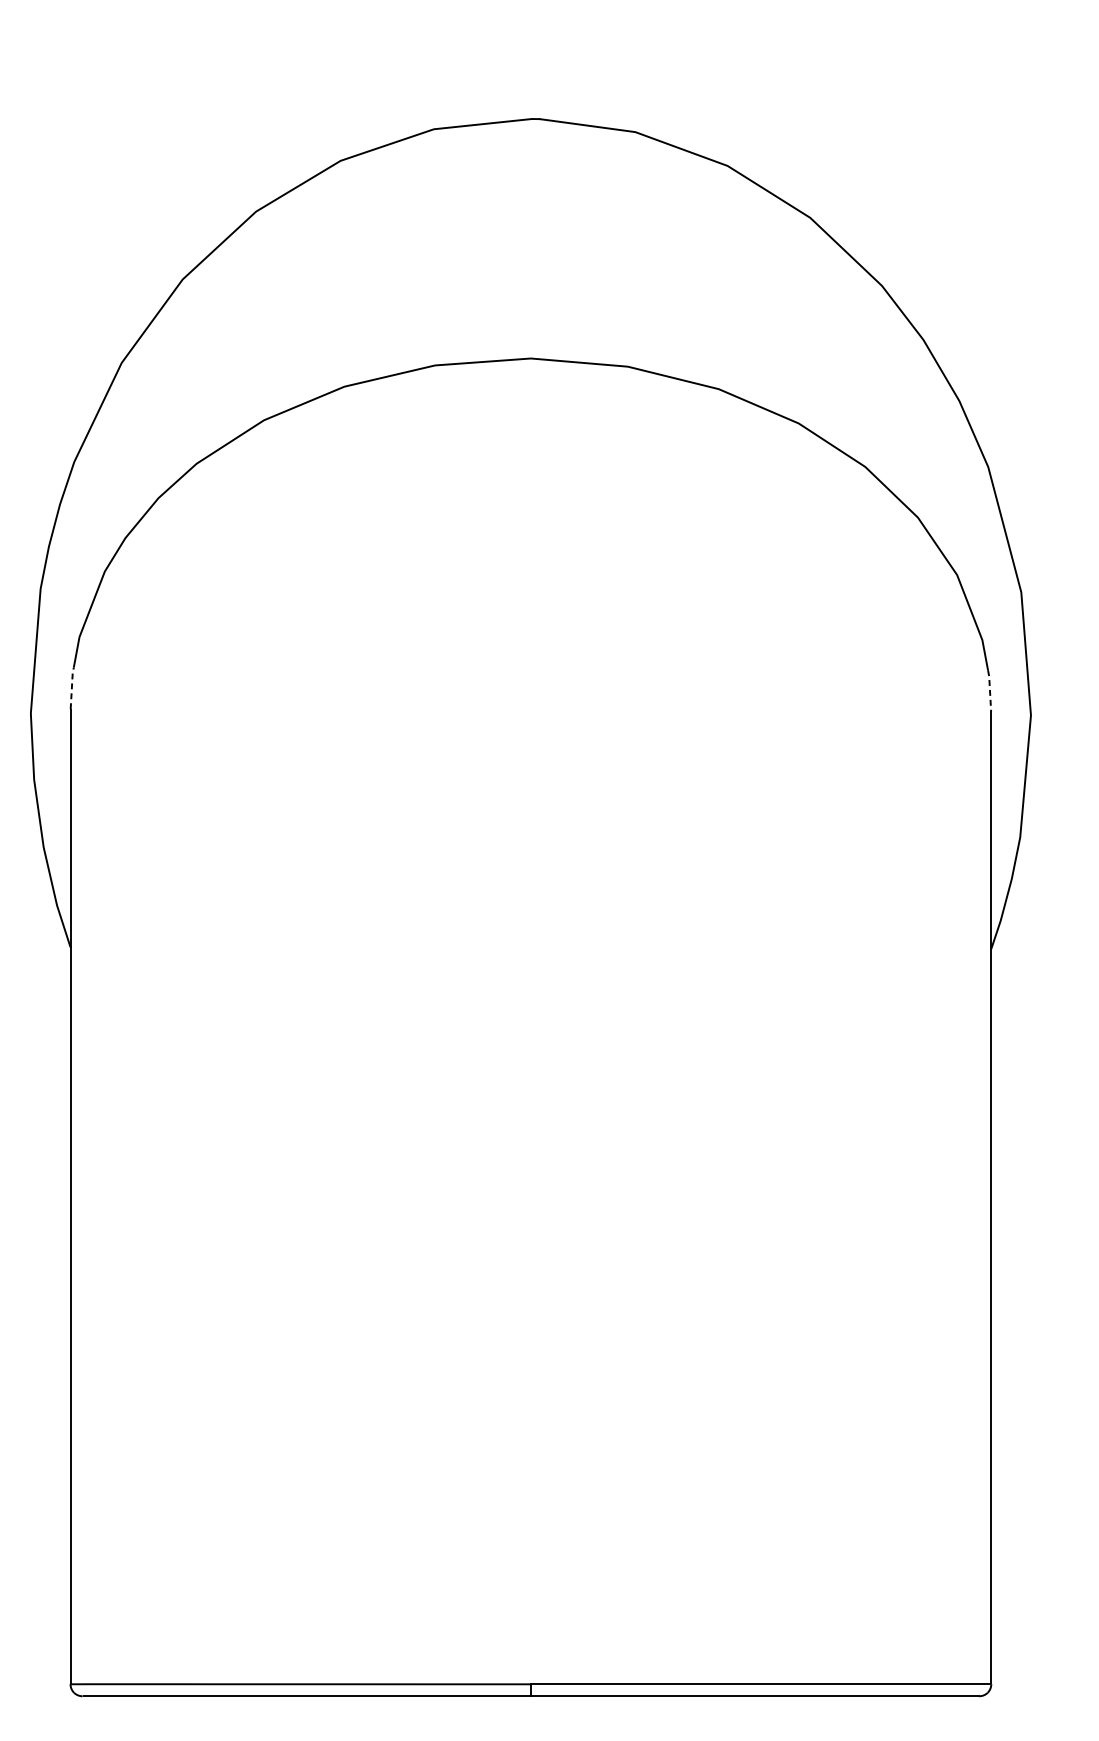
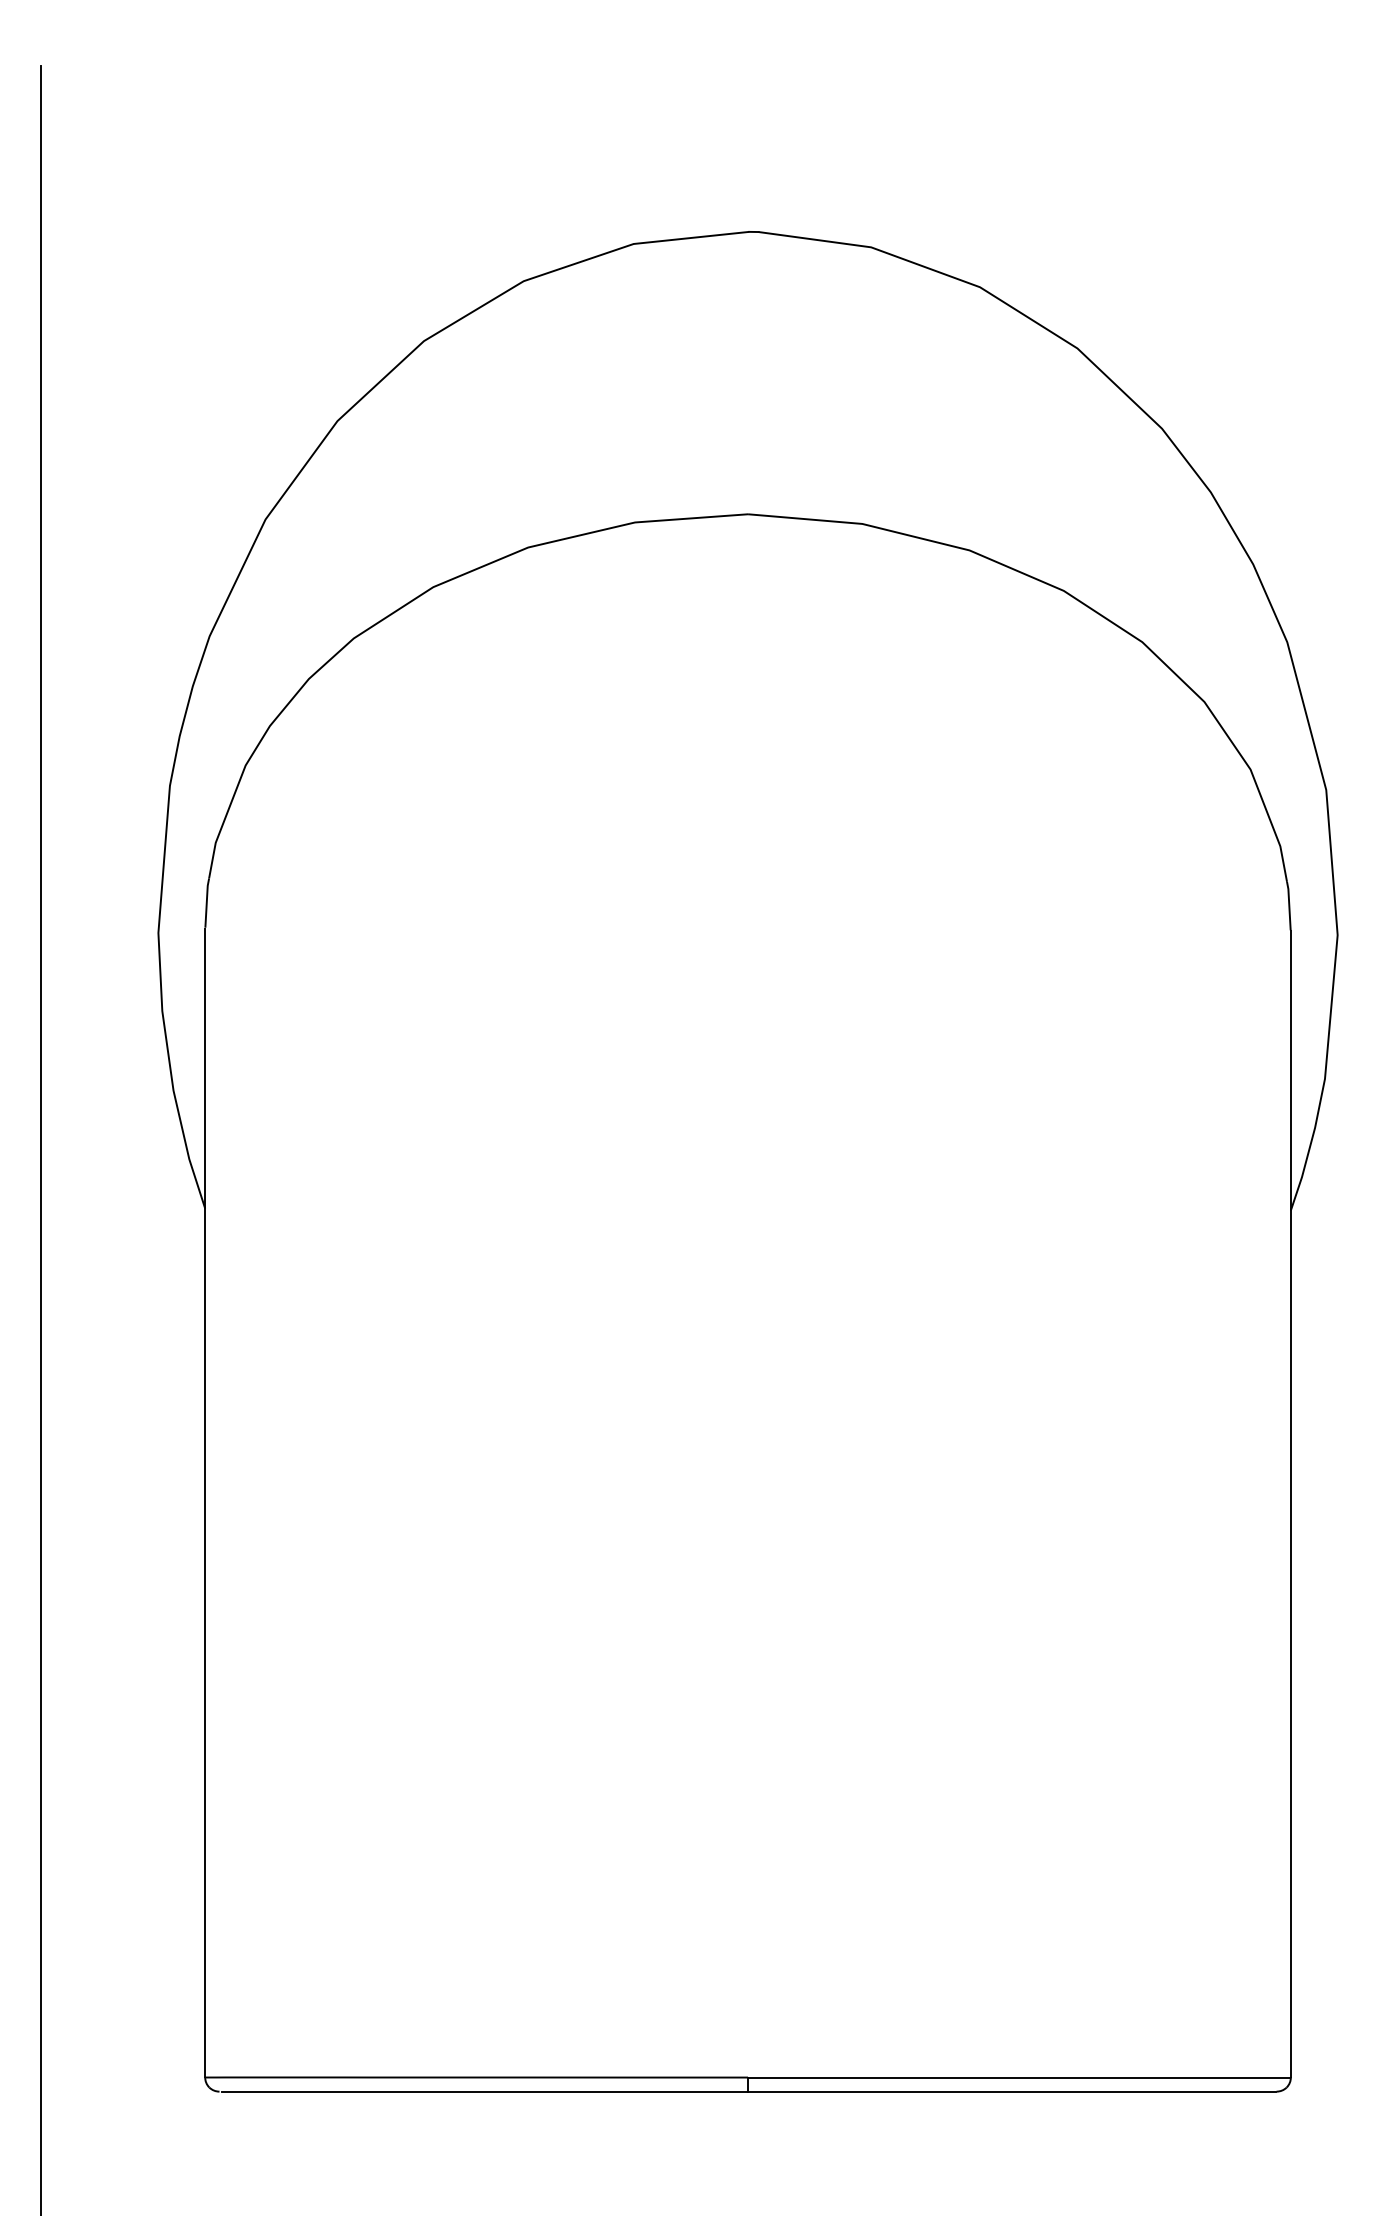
line: (71, 686) -> (206, 901), dashed -> solid
line: (990, 690) -> (1289, 905), dashed -> solid

